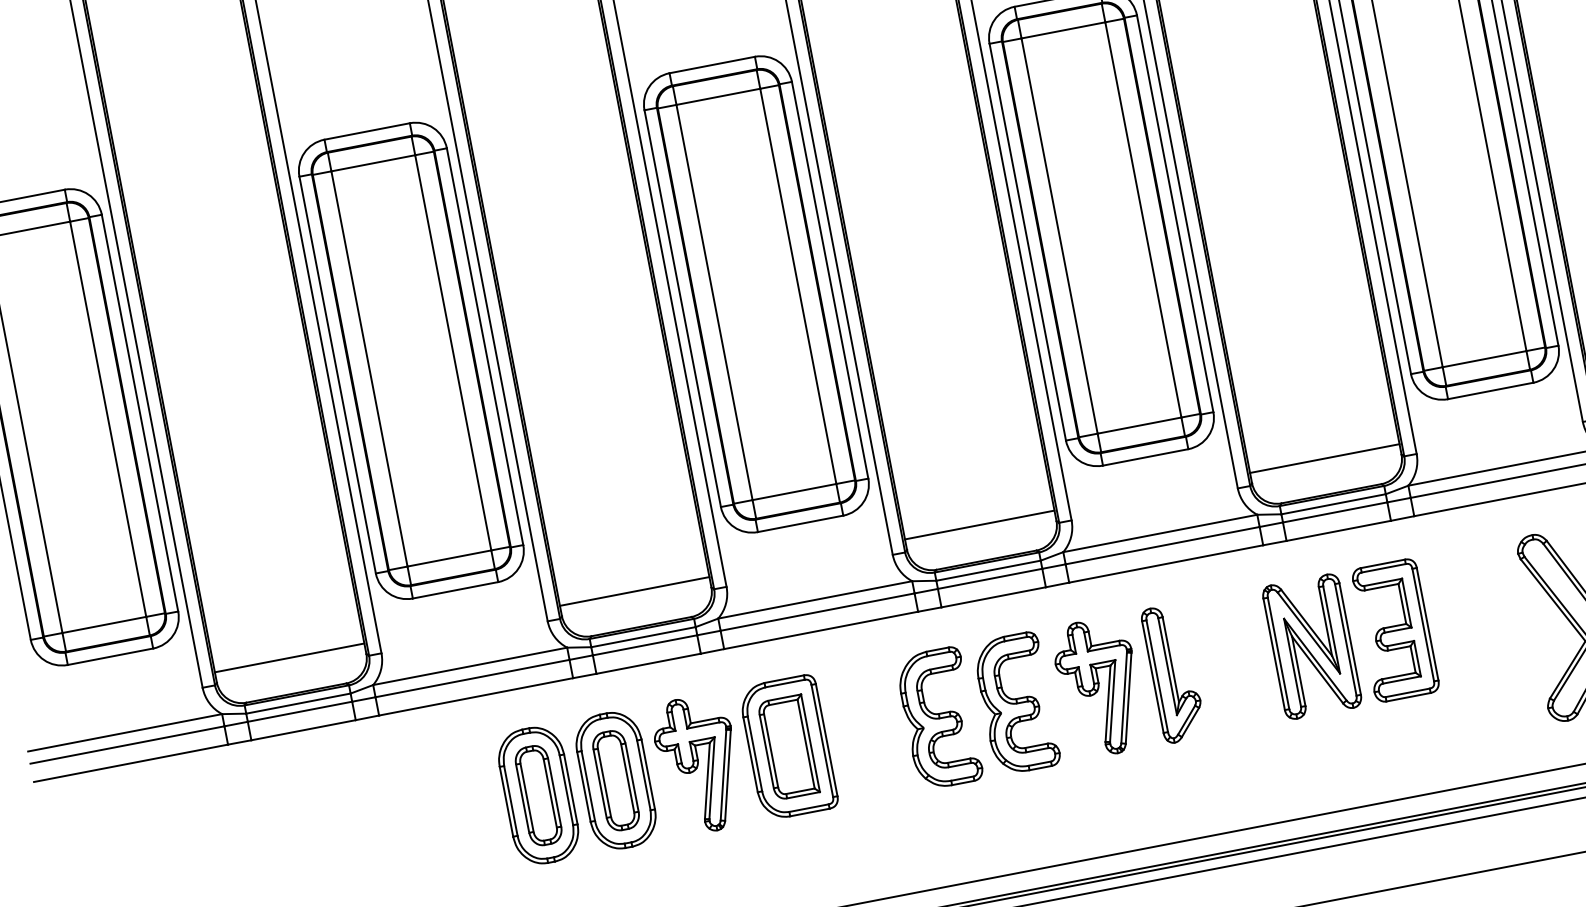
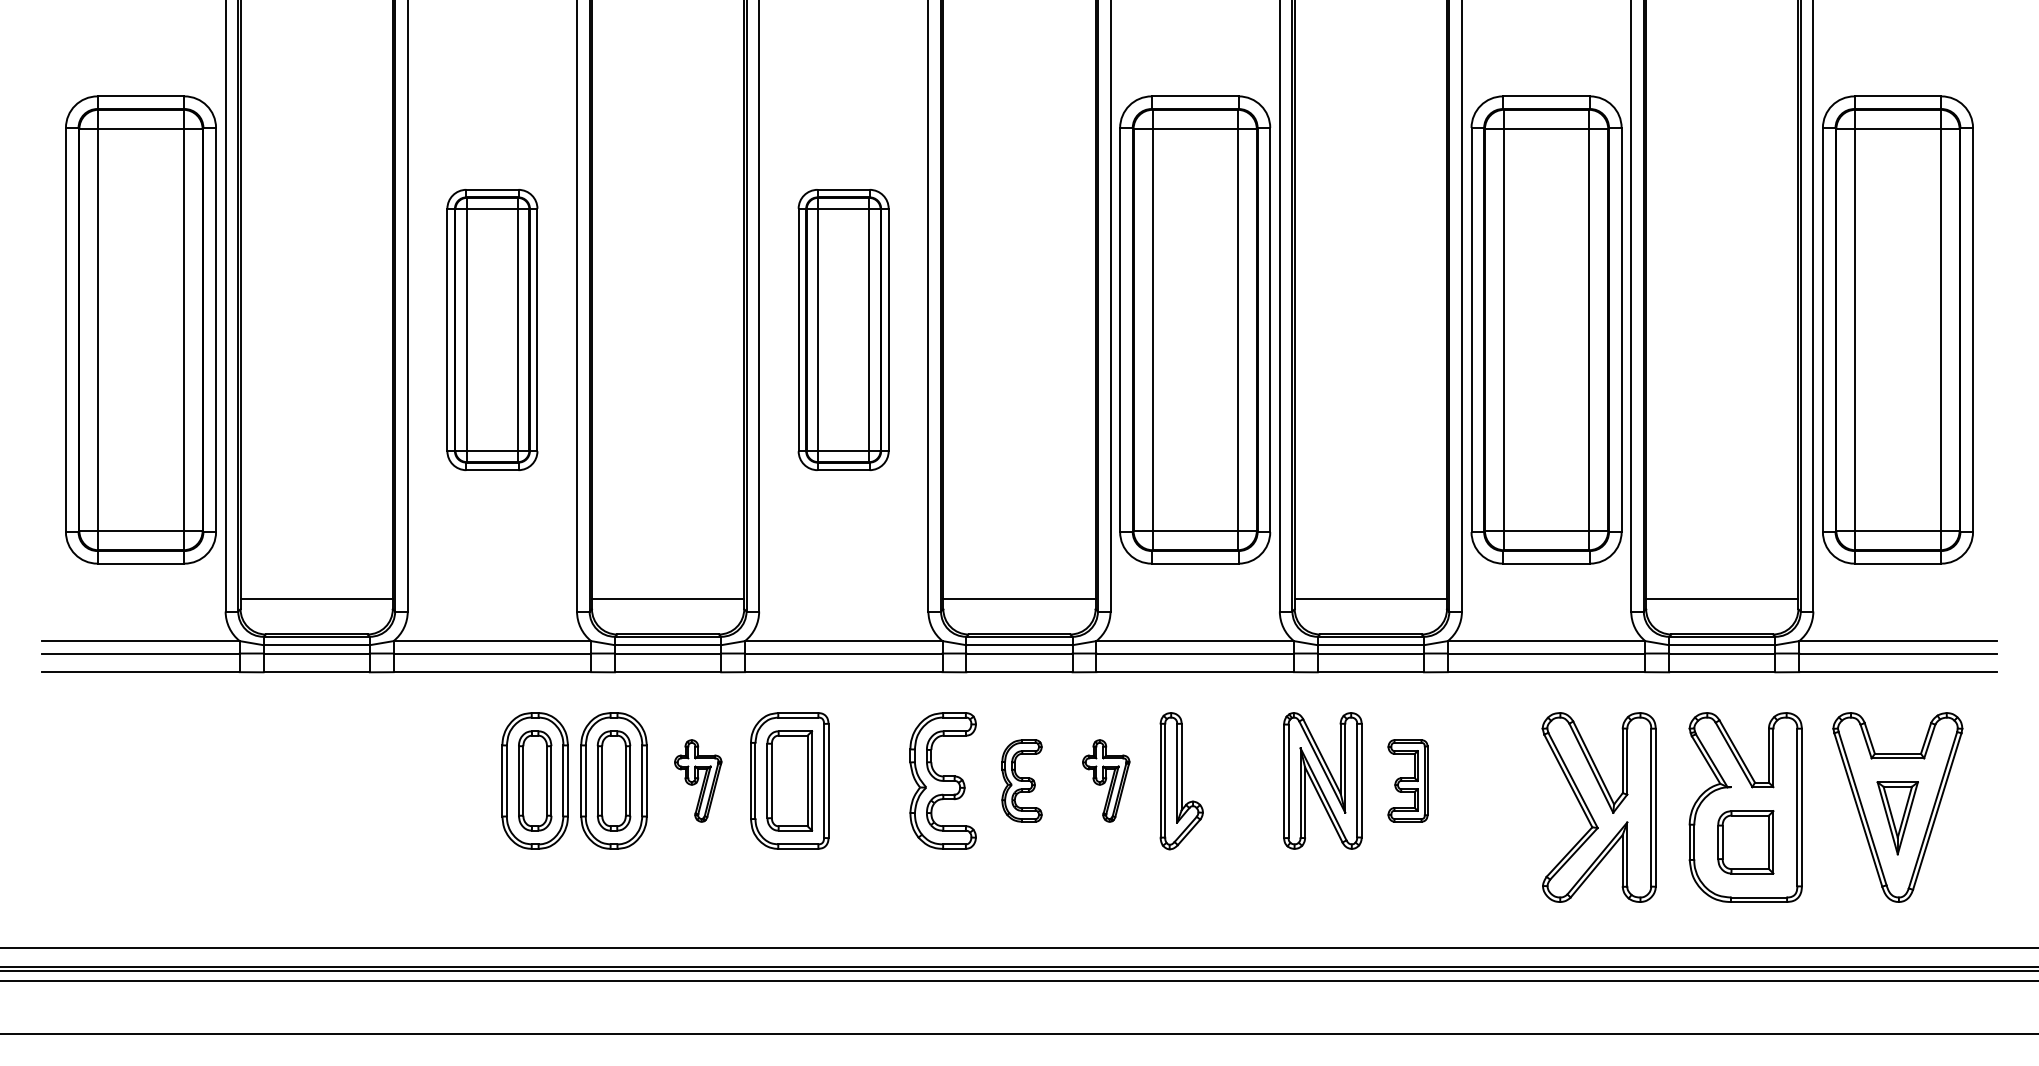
part: (756, 293) -> (843, 329), size x0.6
part: (411, 360) -> (492, 329), size x0.6
part: (1395, 630) -> (1407, 780), size x0.6
part: (1098, 687) -> (1105, 780), size x0.6
part: (1016, 703) -> (1021, 780), size x0.6
part: (697, 764) -> (697, 780), size x0.6

